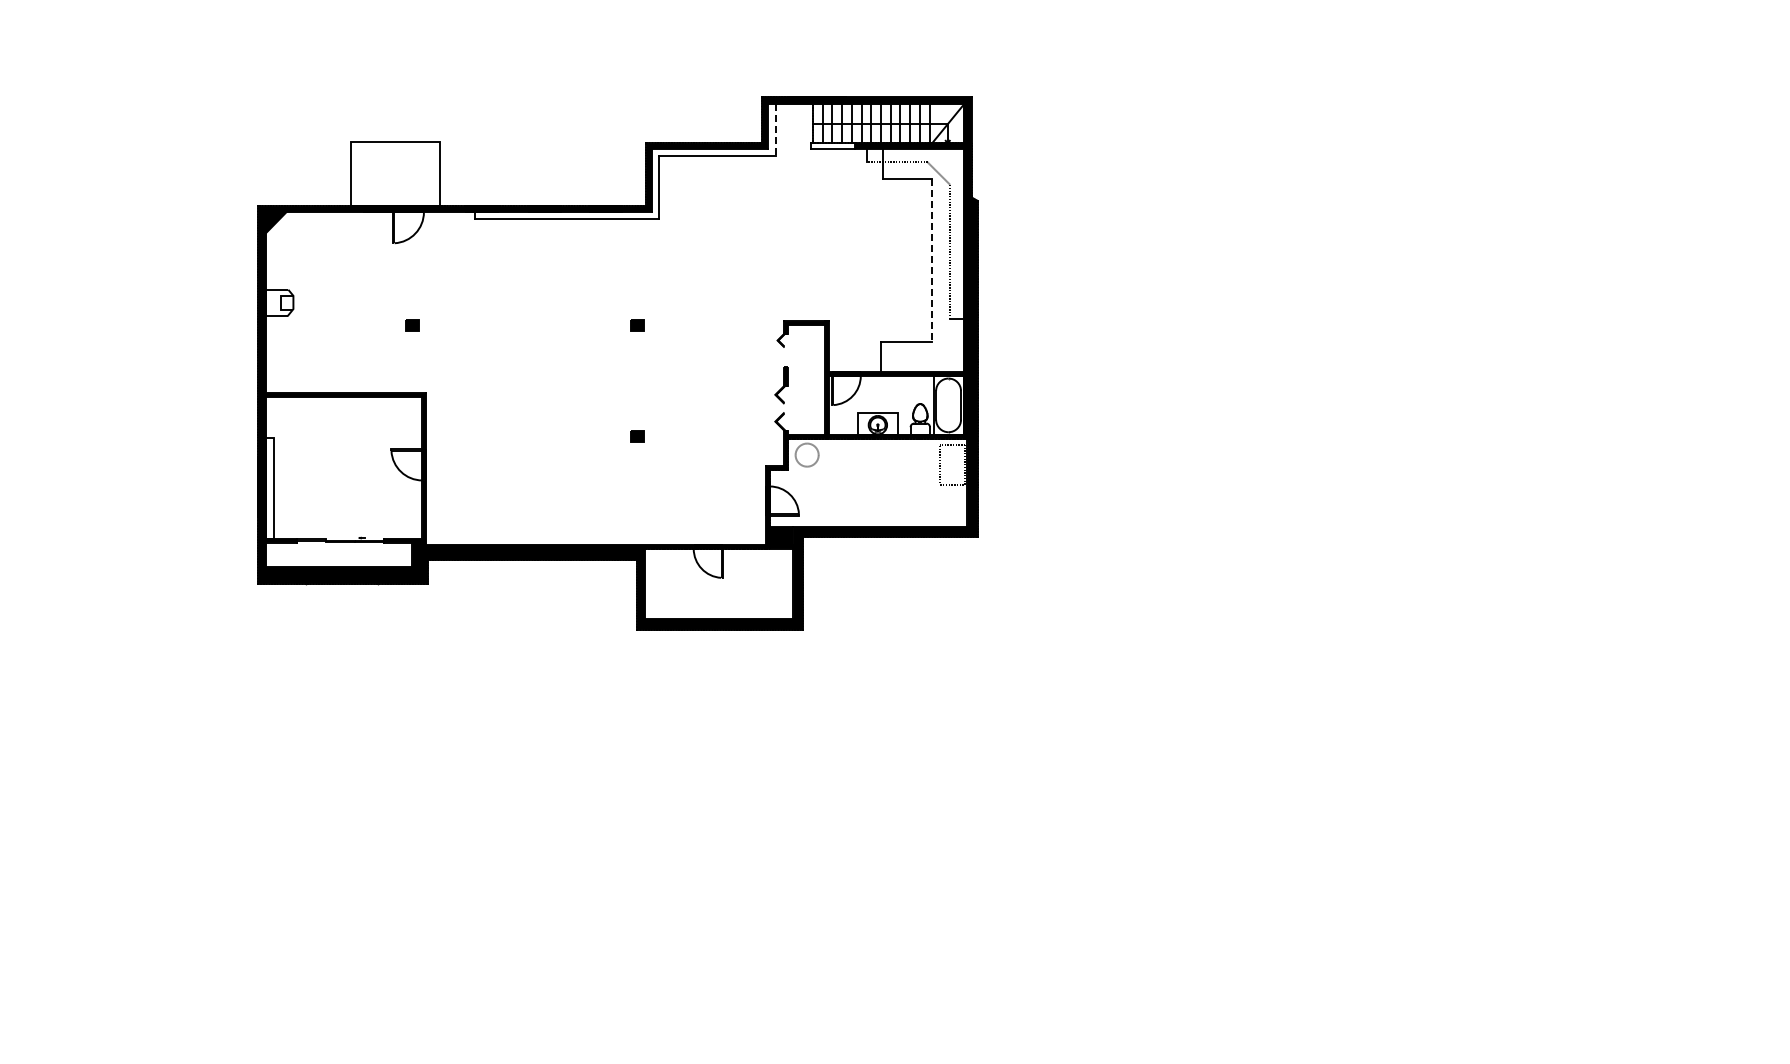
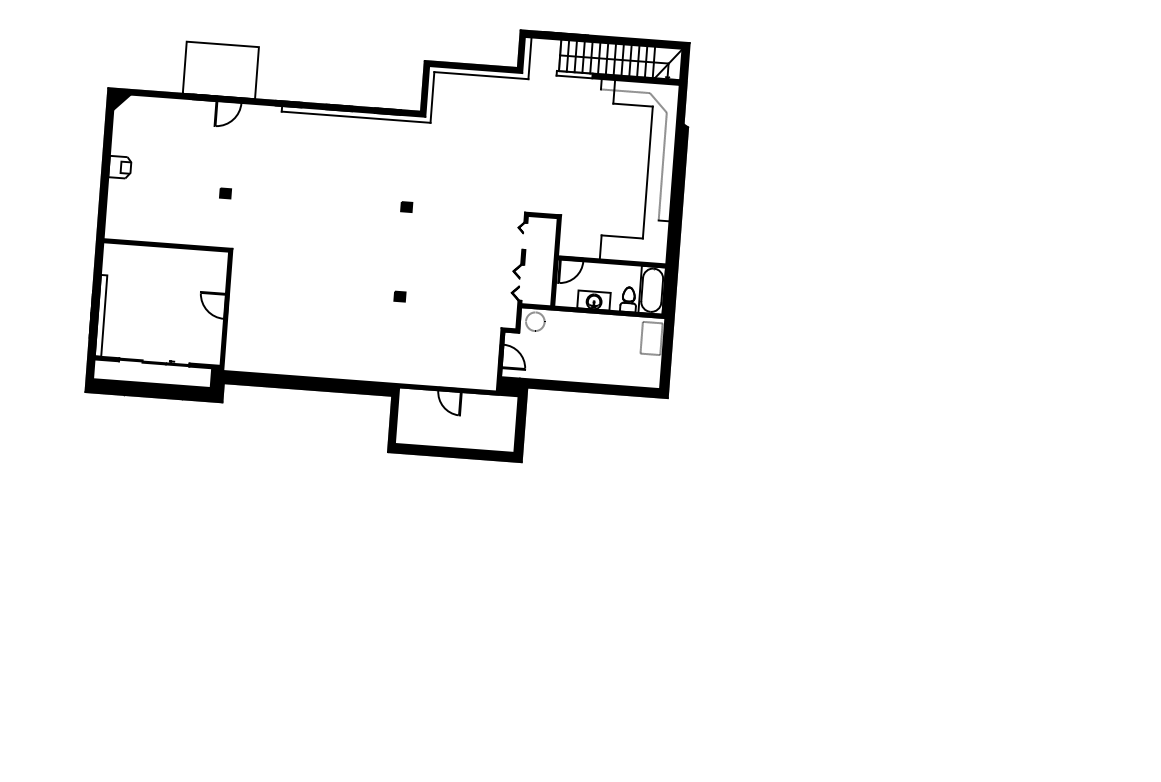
line: (776, 130) -> (530, 58), dashed -> solid
line: (932, 260) -> (648, 172), dashed -> solid

